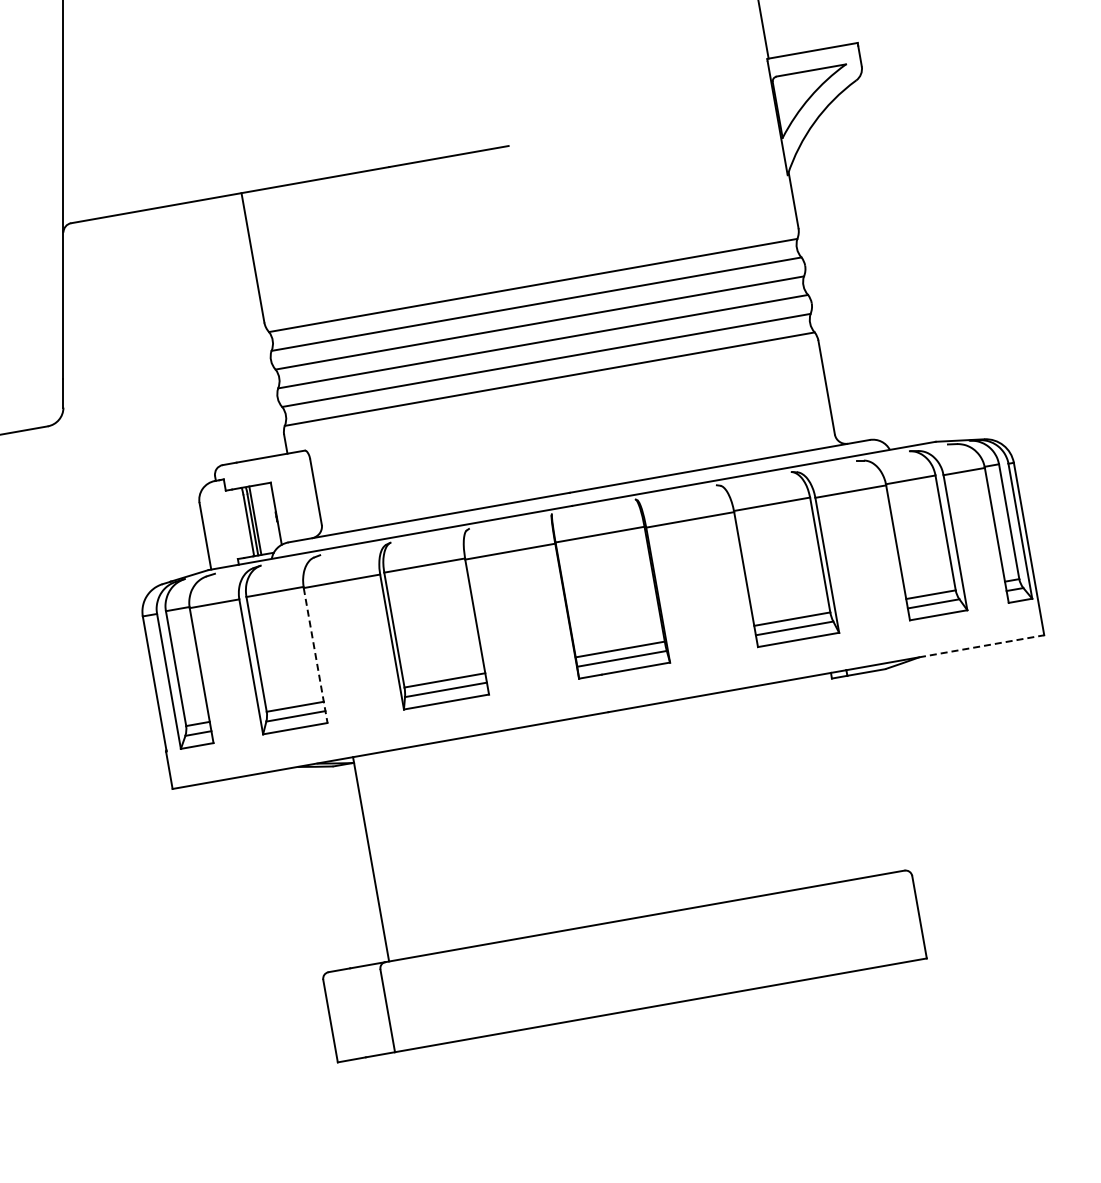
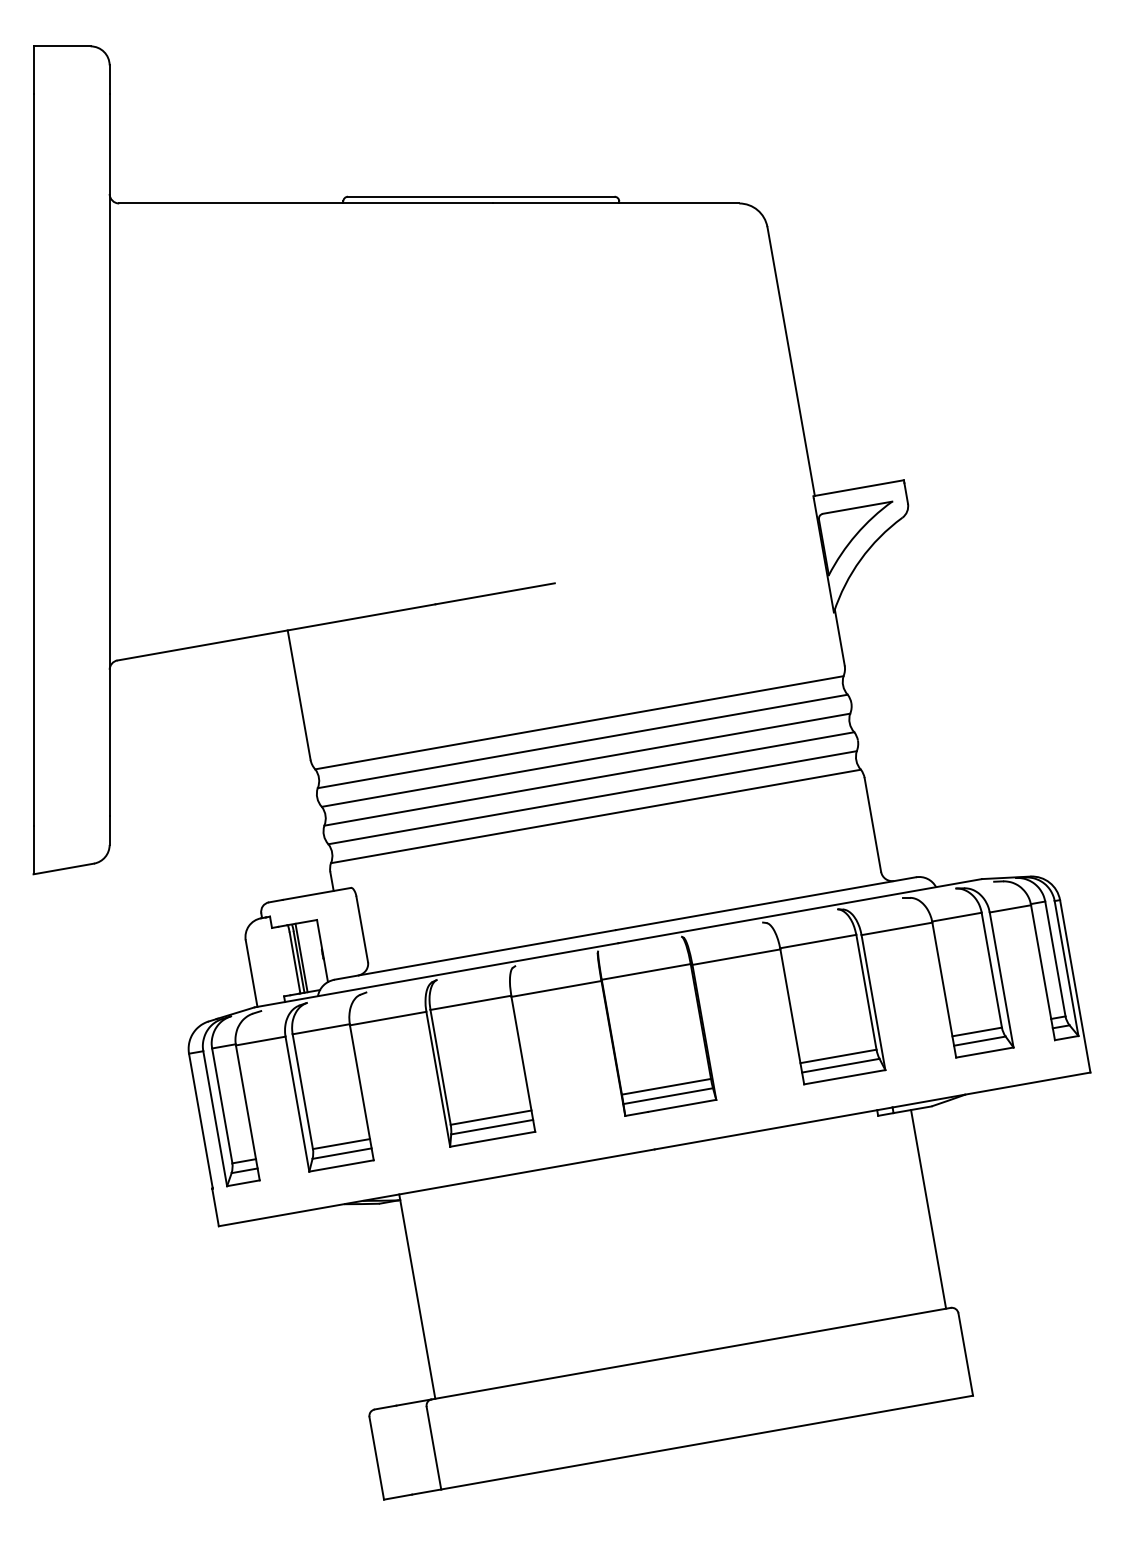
line: (981, 646) -> (1027, 1083), dashed -> solid
line: (315, 655) -> (361, 1092), dashed -> solid
line: (882, 772) -> (928, 1209), added

